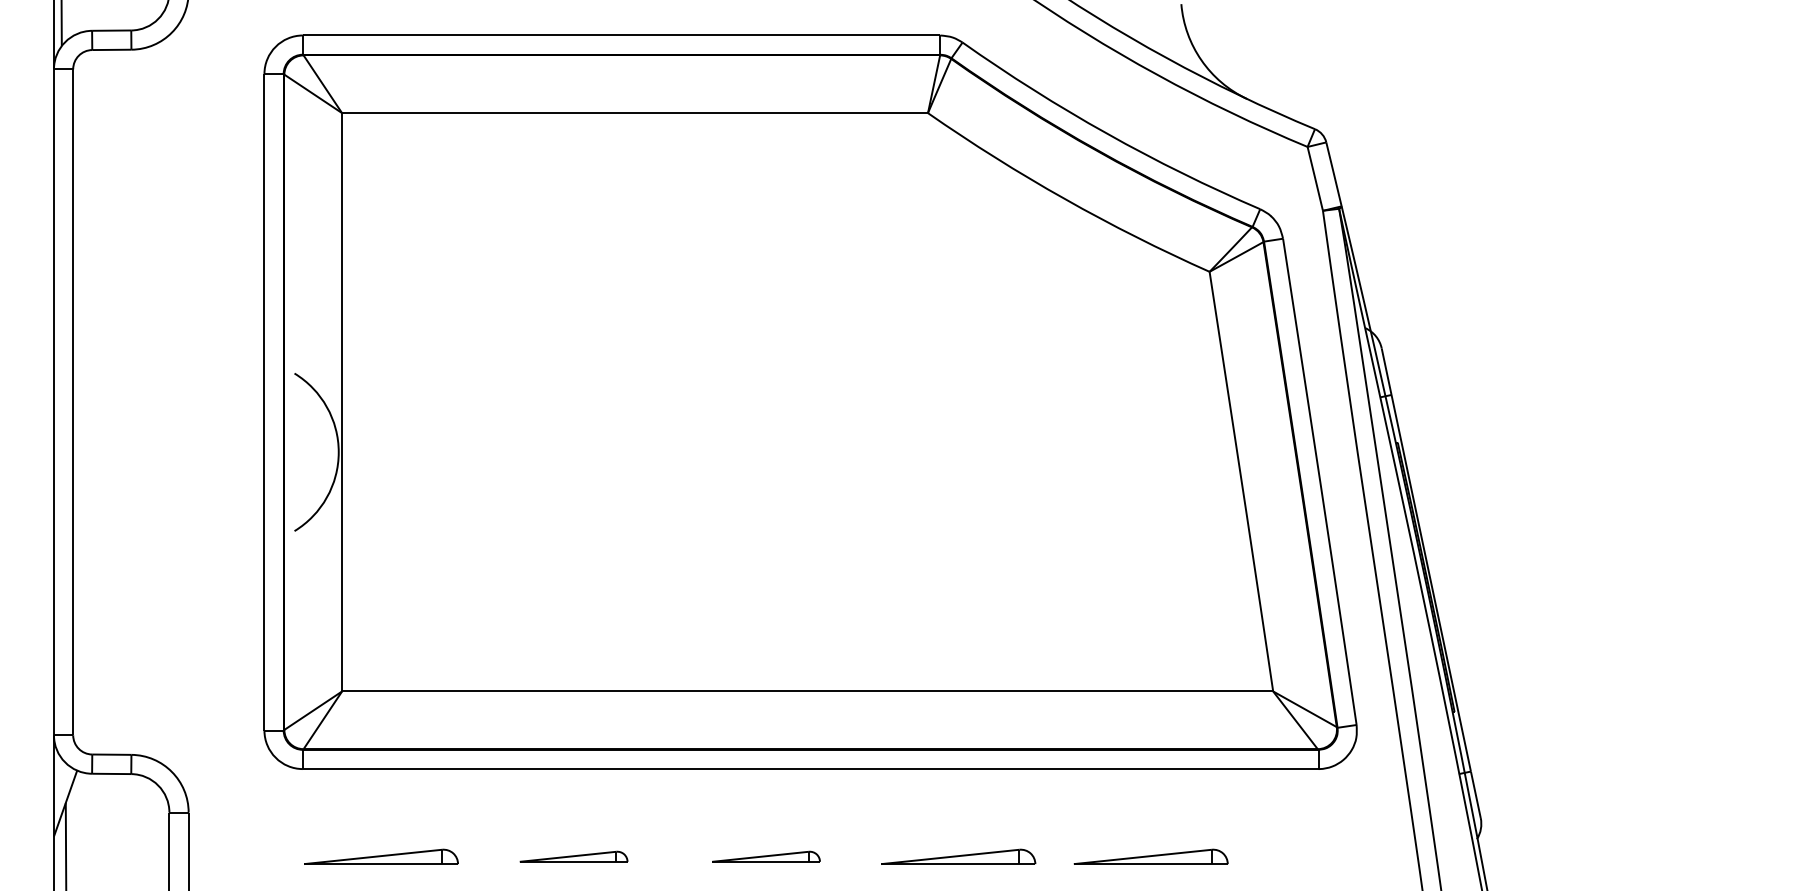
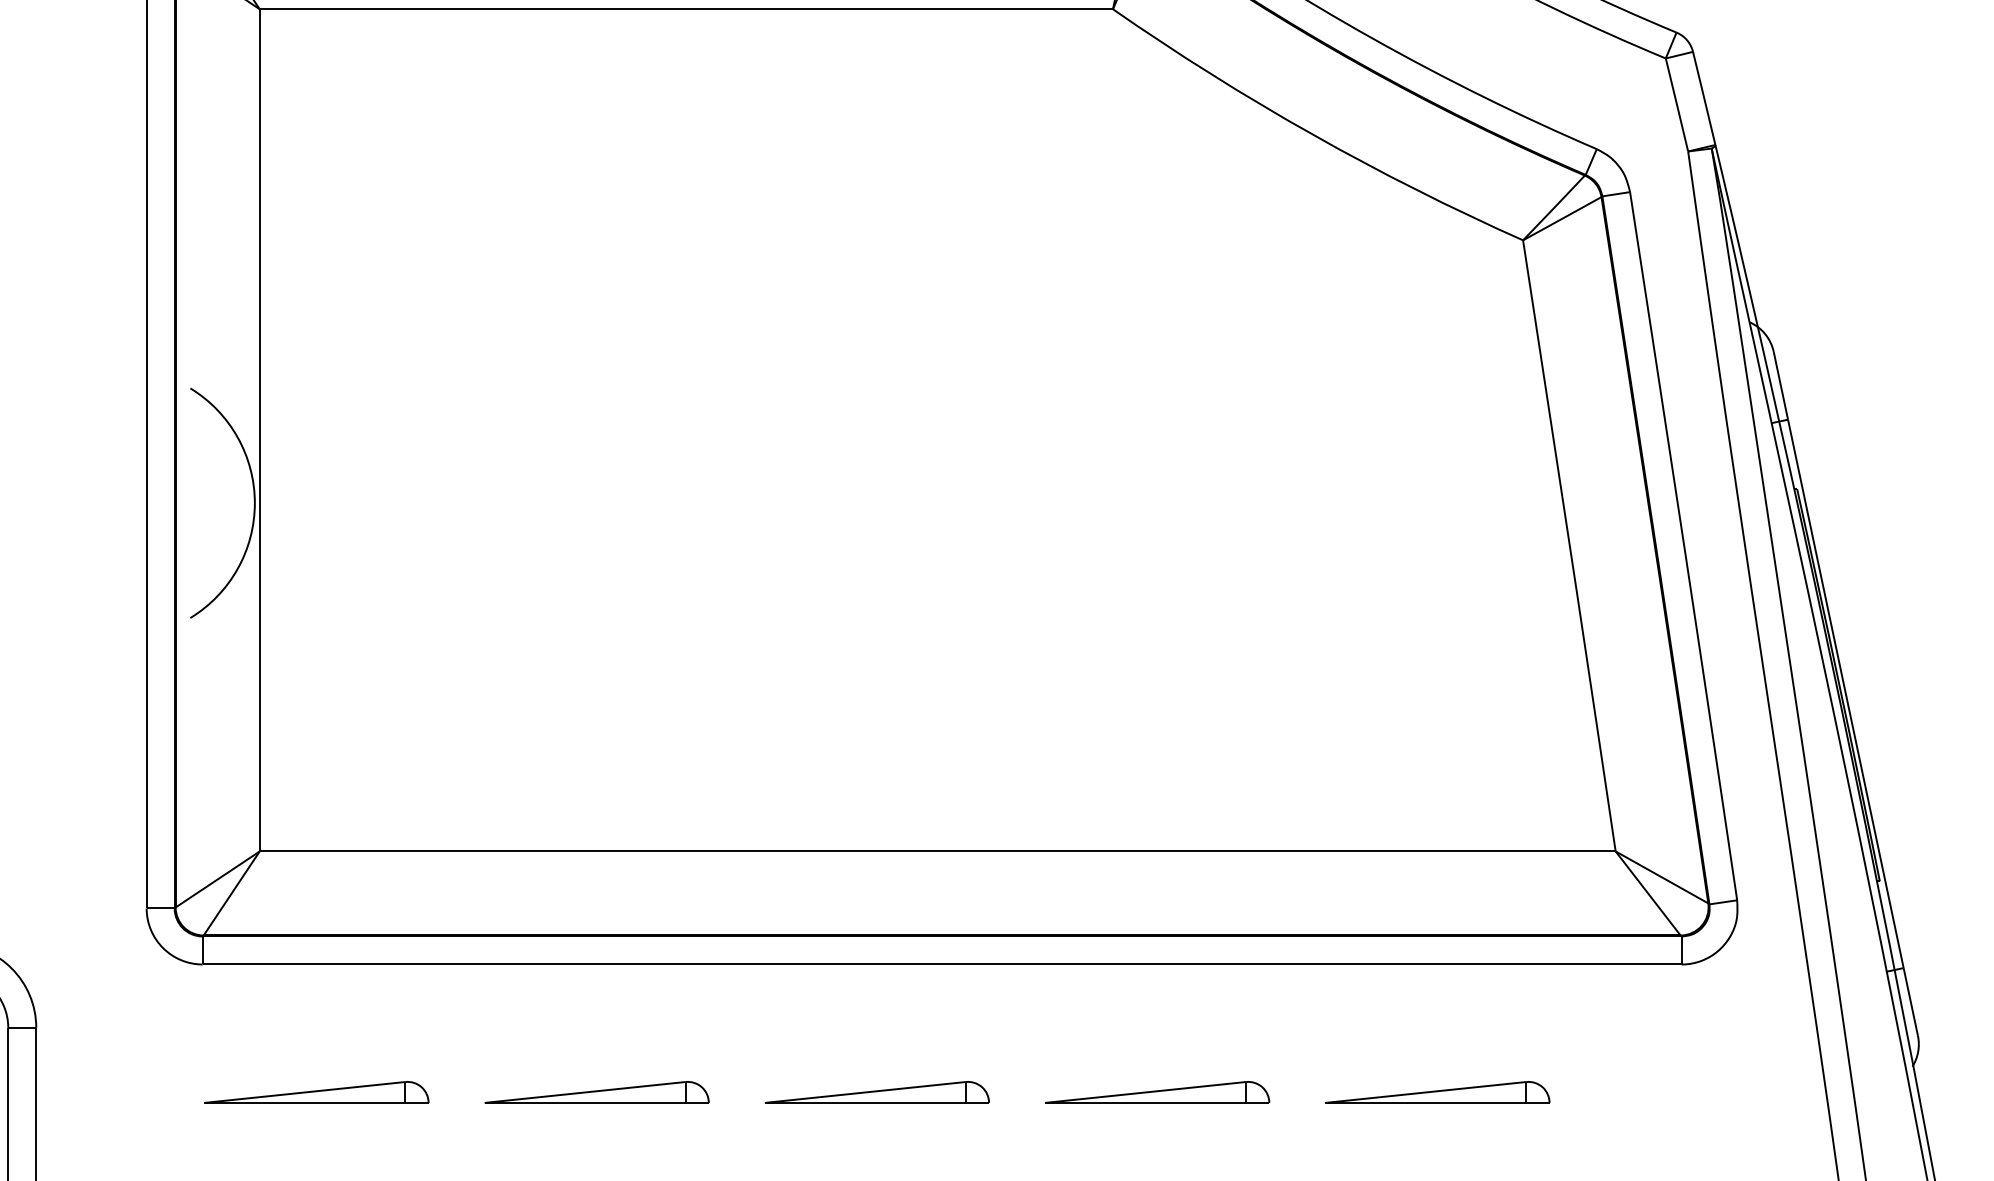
part: (573, 856) -> (596, 1091), size x1.43
part: (766, 856) -> (877, 1091), size x1.43

